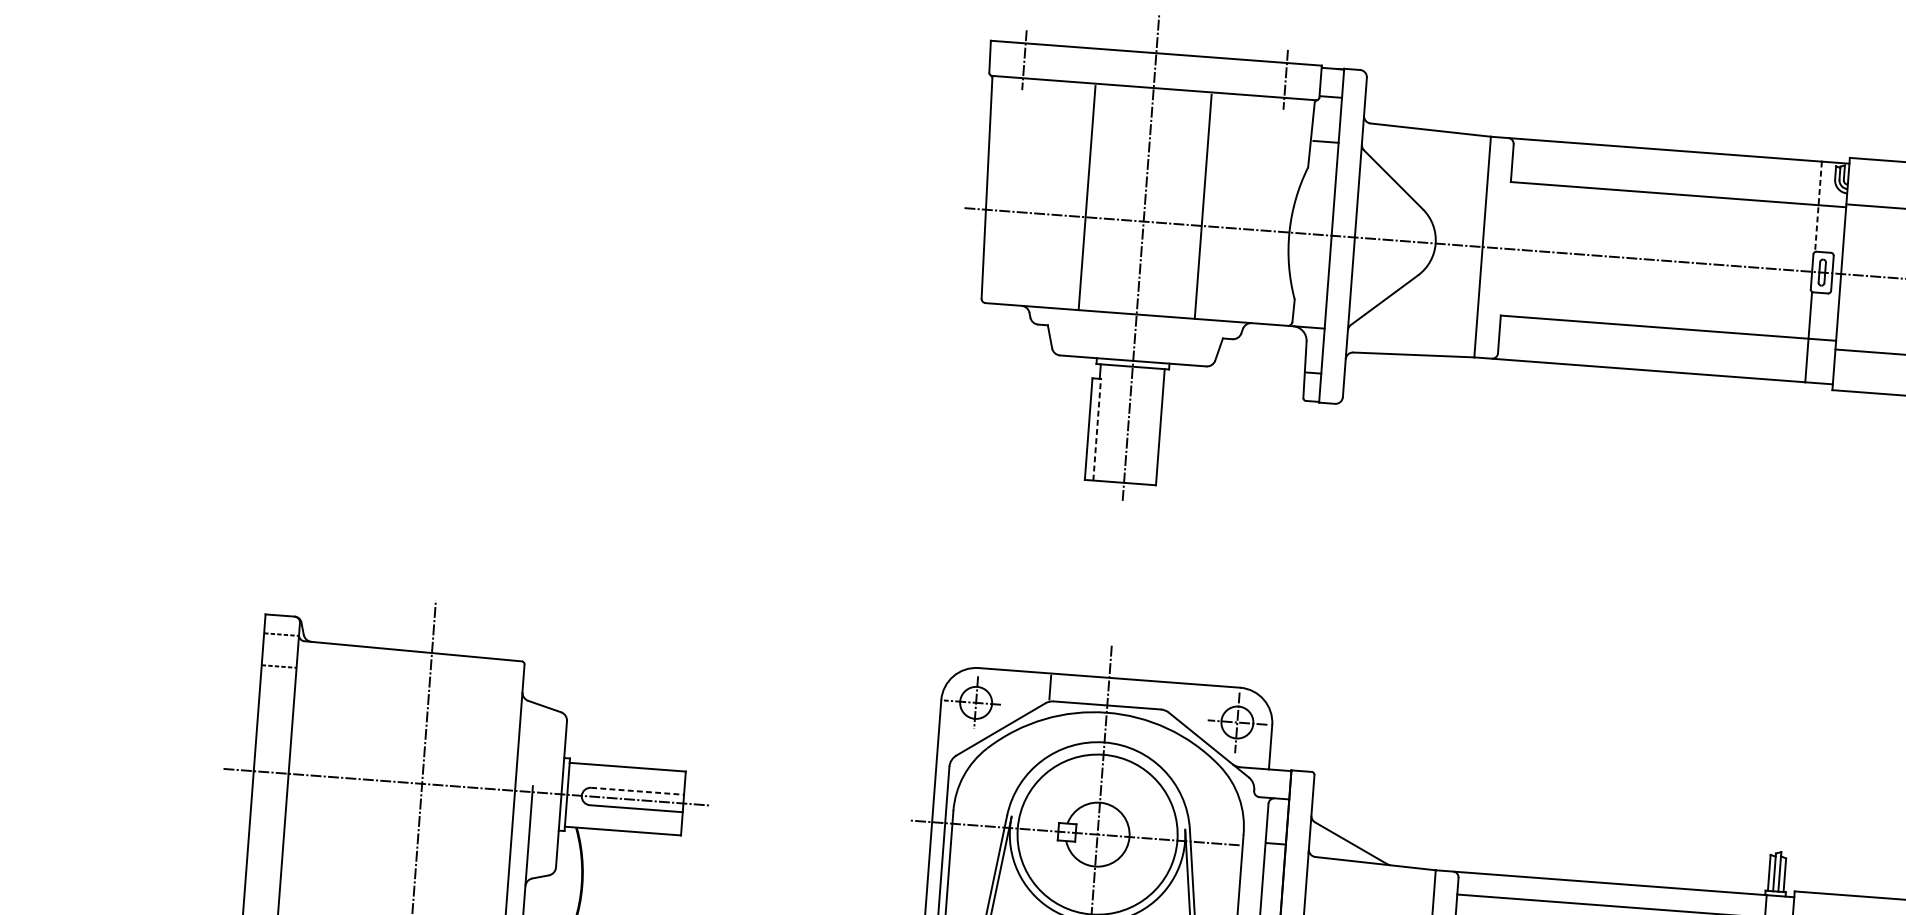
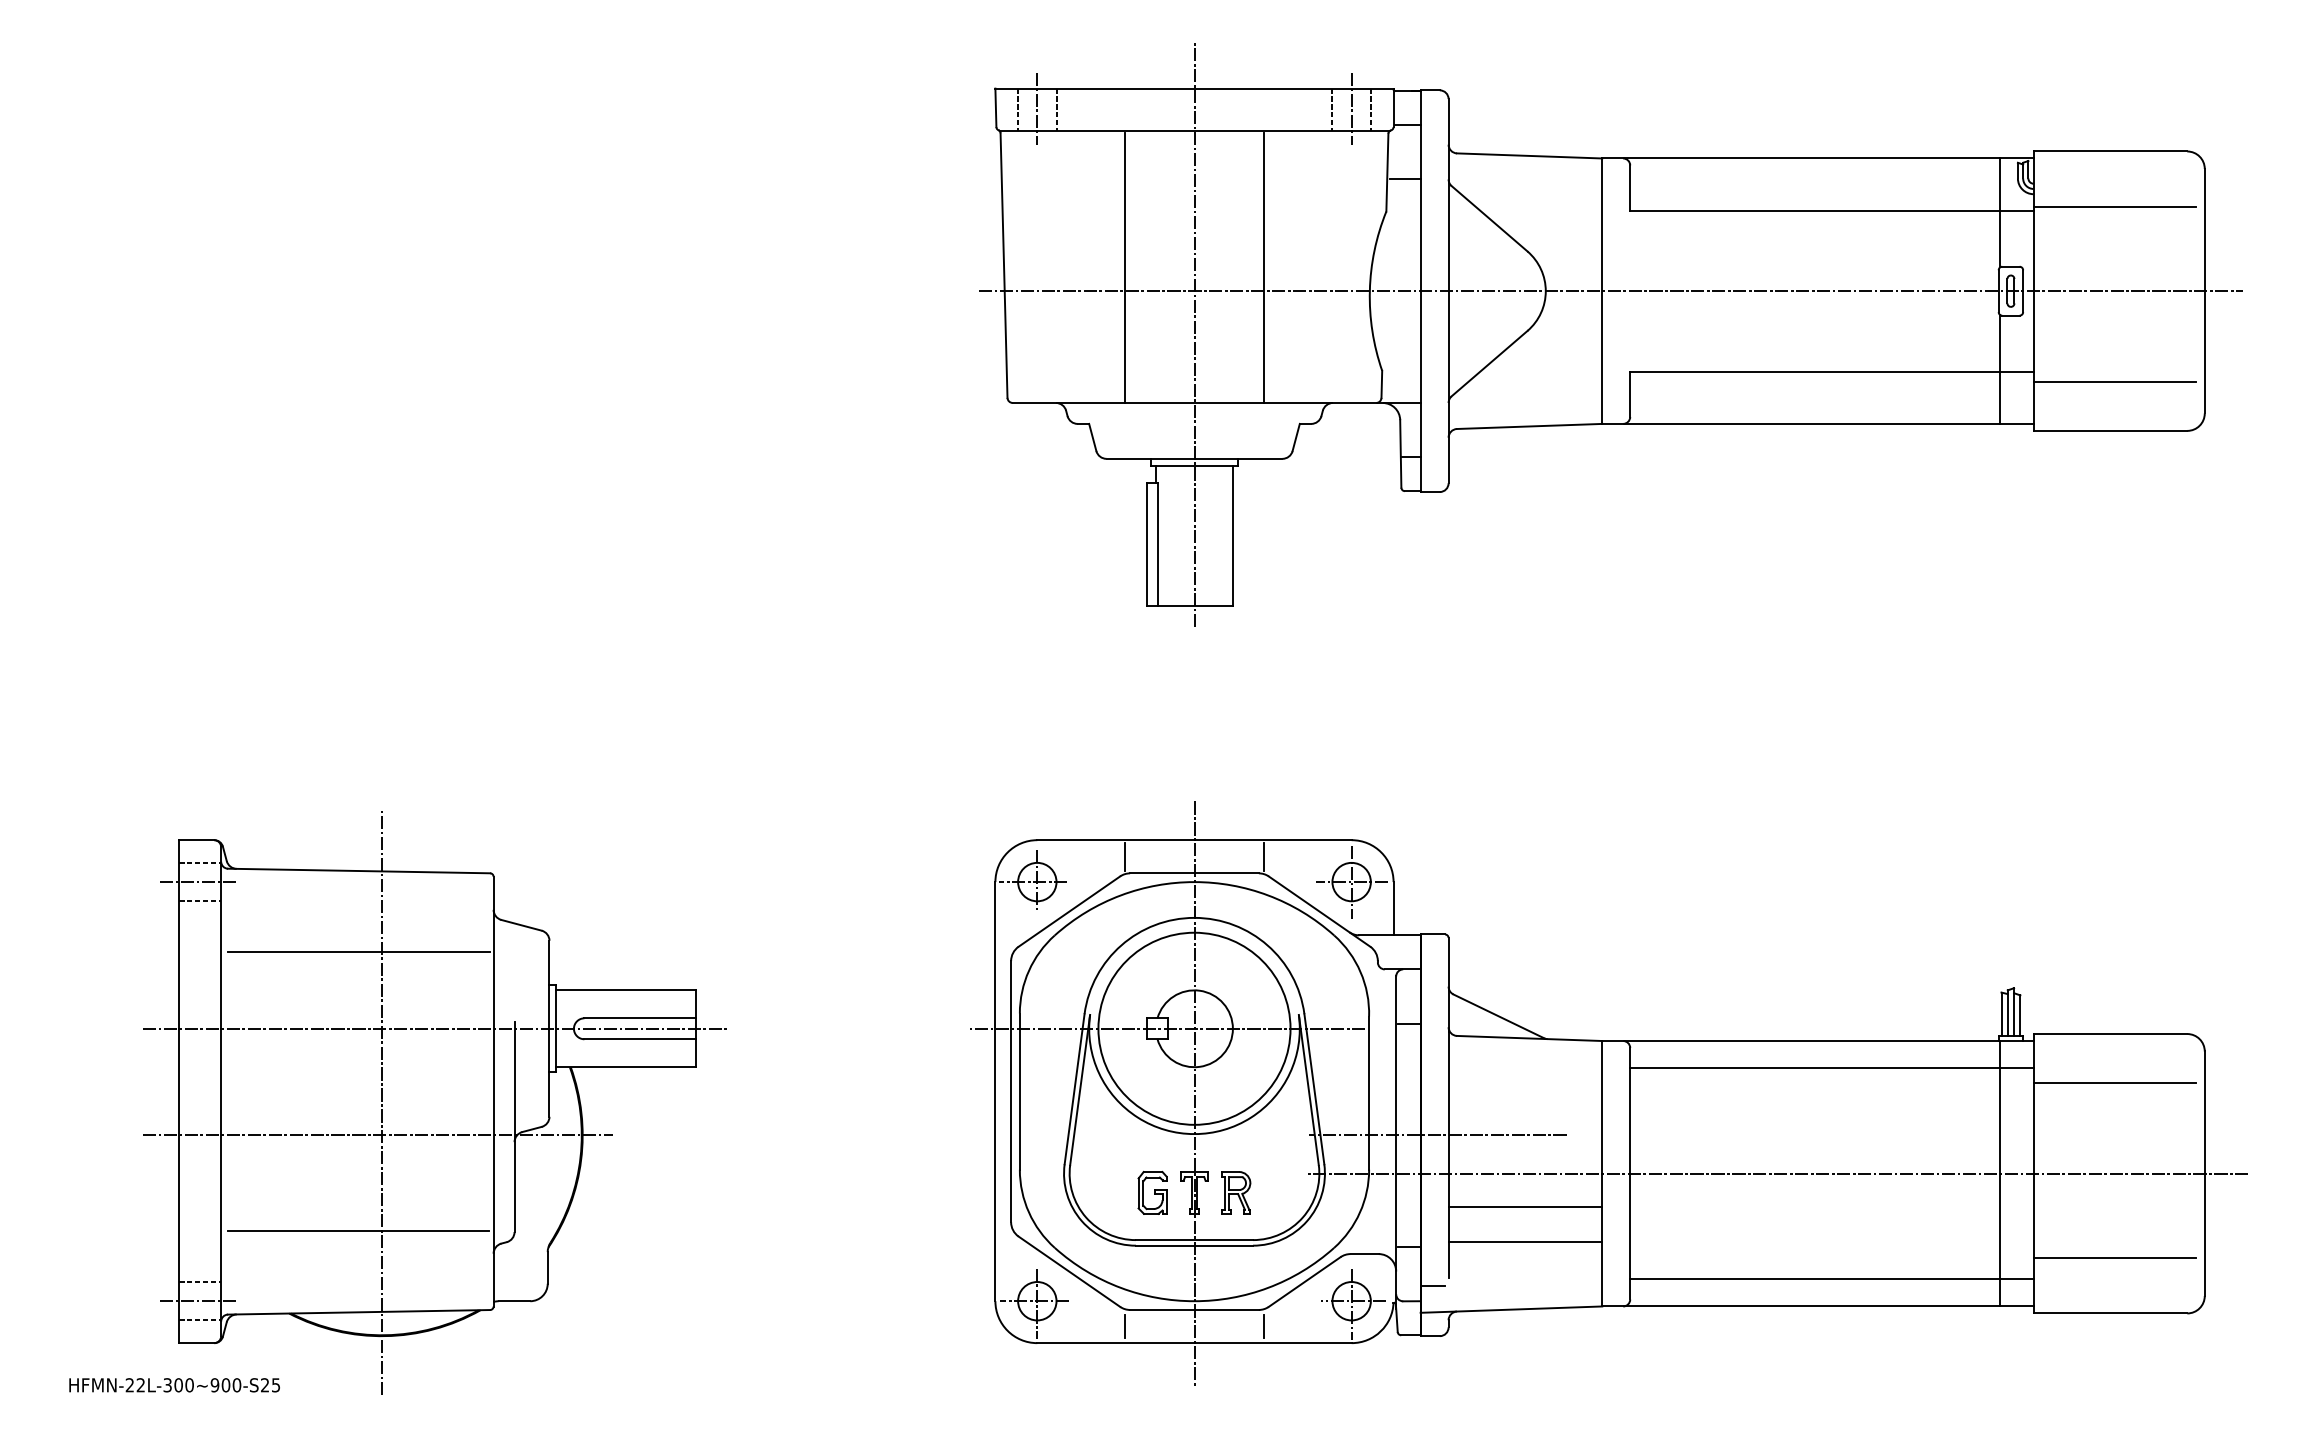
line: (1008, 59) -> (1018, 109), added
line: (1040, 61) -> (1056, 109), added
line: (1269, 79) -> (1332, 109), added
line: (1301, 81) -> (1370, 109), added
line: (1818, 207) -> (2000, 213), dashed -> solid
line: (1097, 428) -> (1157, 543), dashed -> solid
line: (279, 650) -> (199, 882), added
line: (1166, 695) -> (1264, 856), added
line: (407, 718) -> (358, 951), added
line: (637, 791) -> (640, 1018), dashed -> solid
line: (411, 872) -> (377, 1135), added

